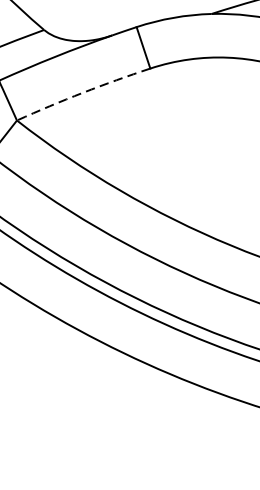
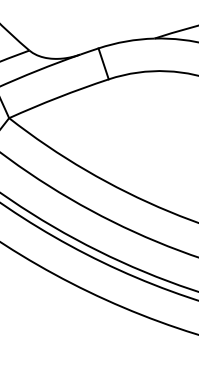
arc: (83, 92) -> (58, 97), dashed -> solid

